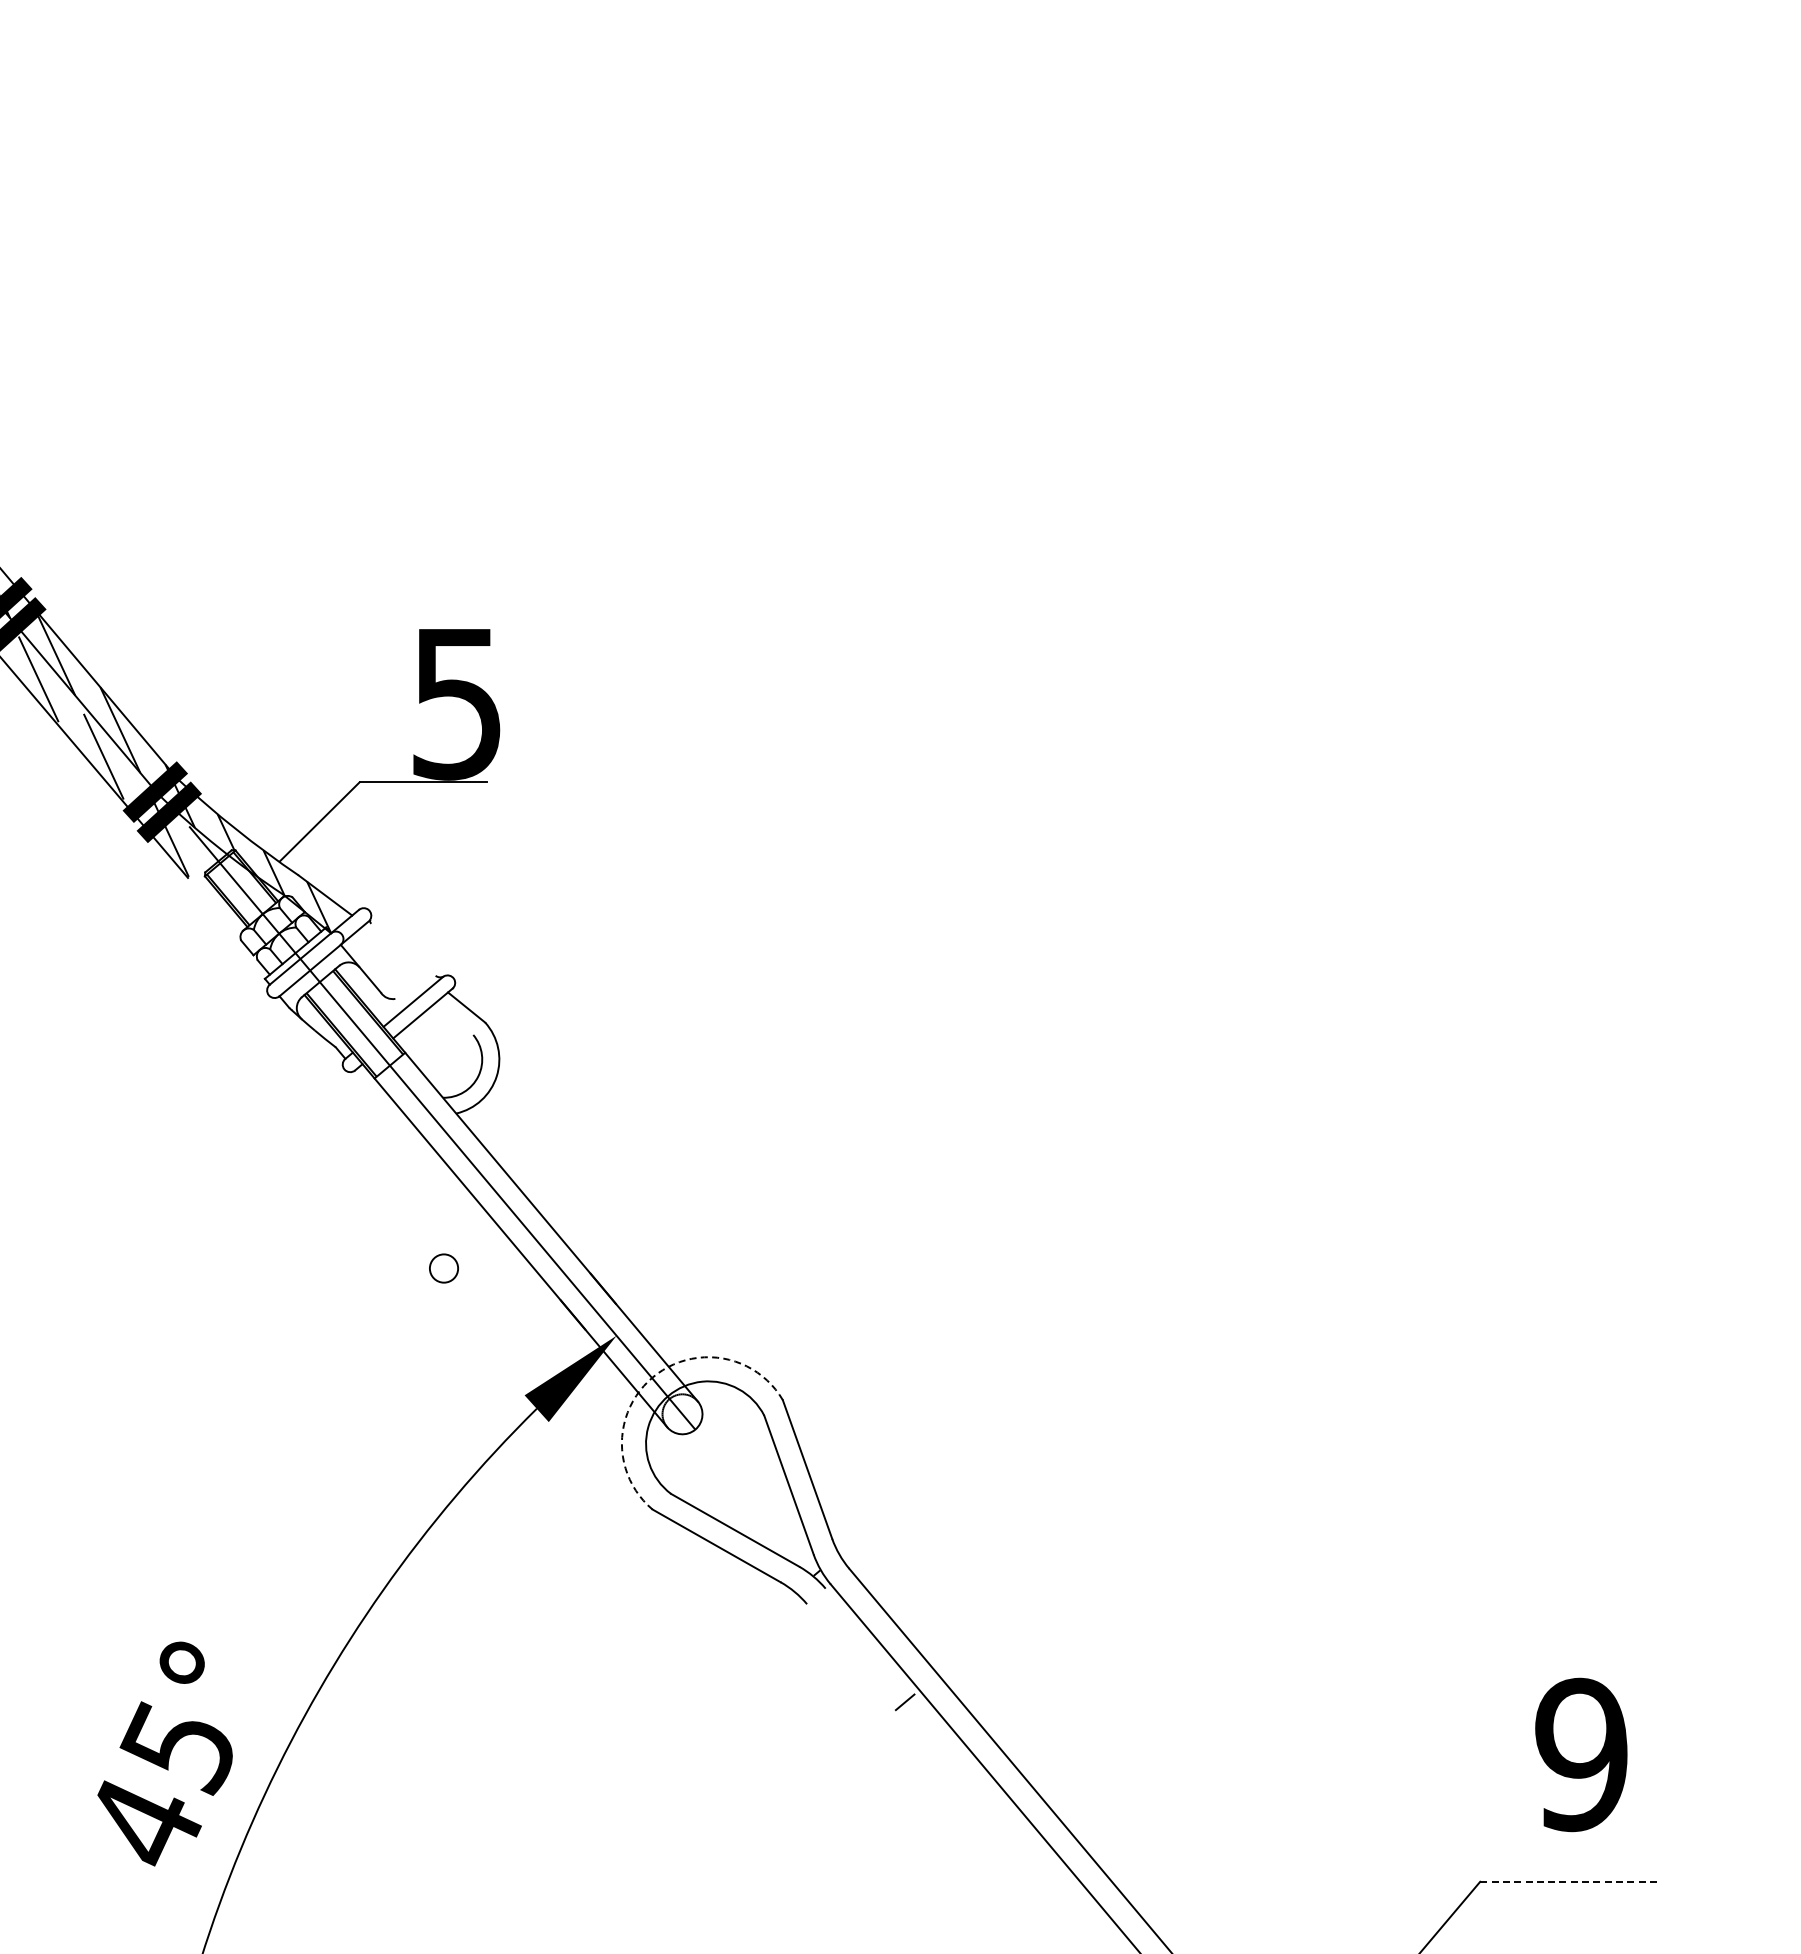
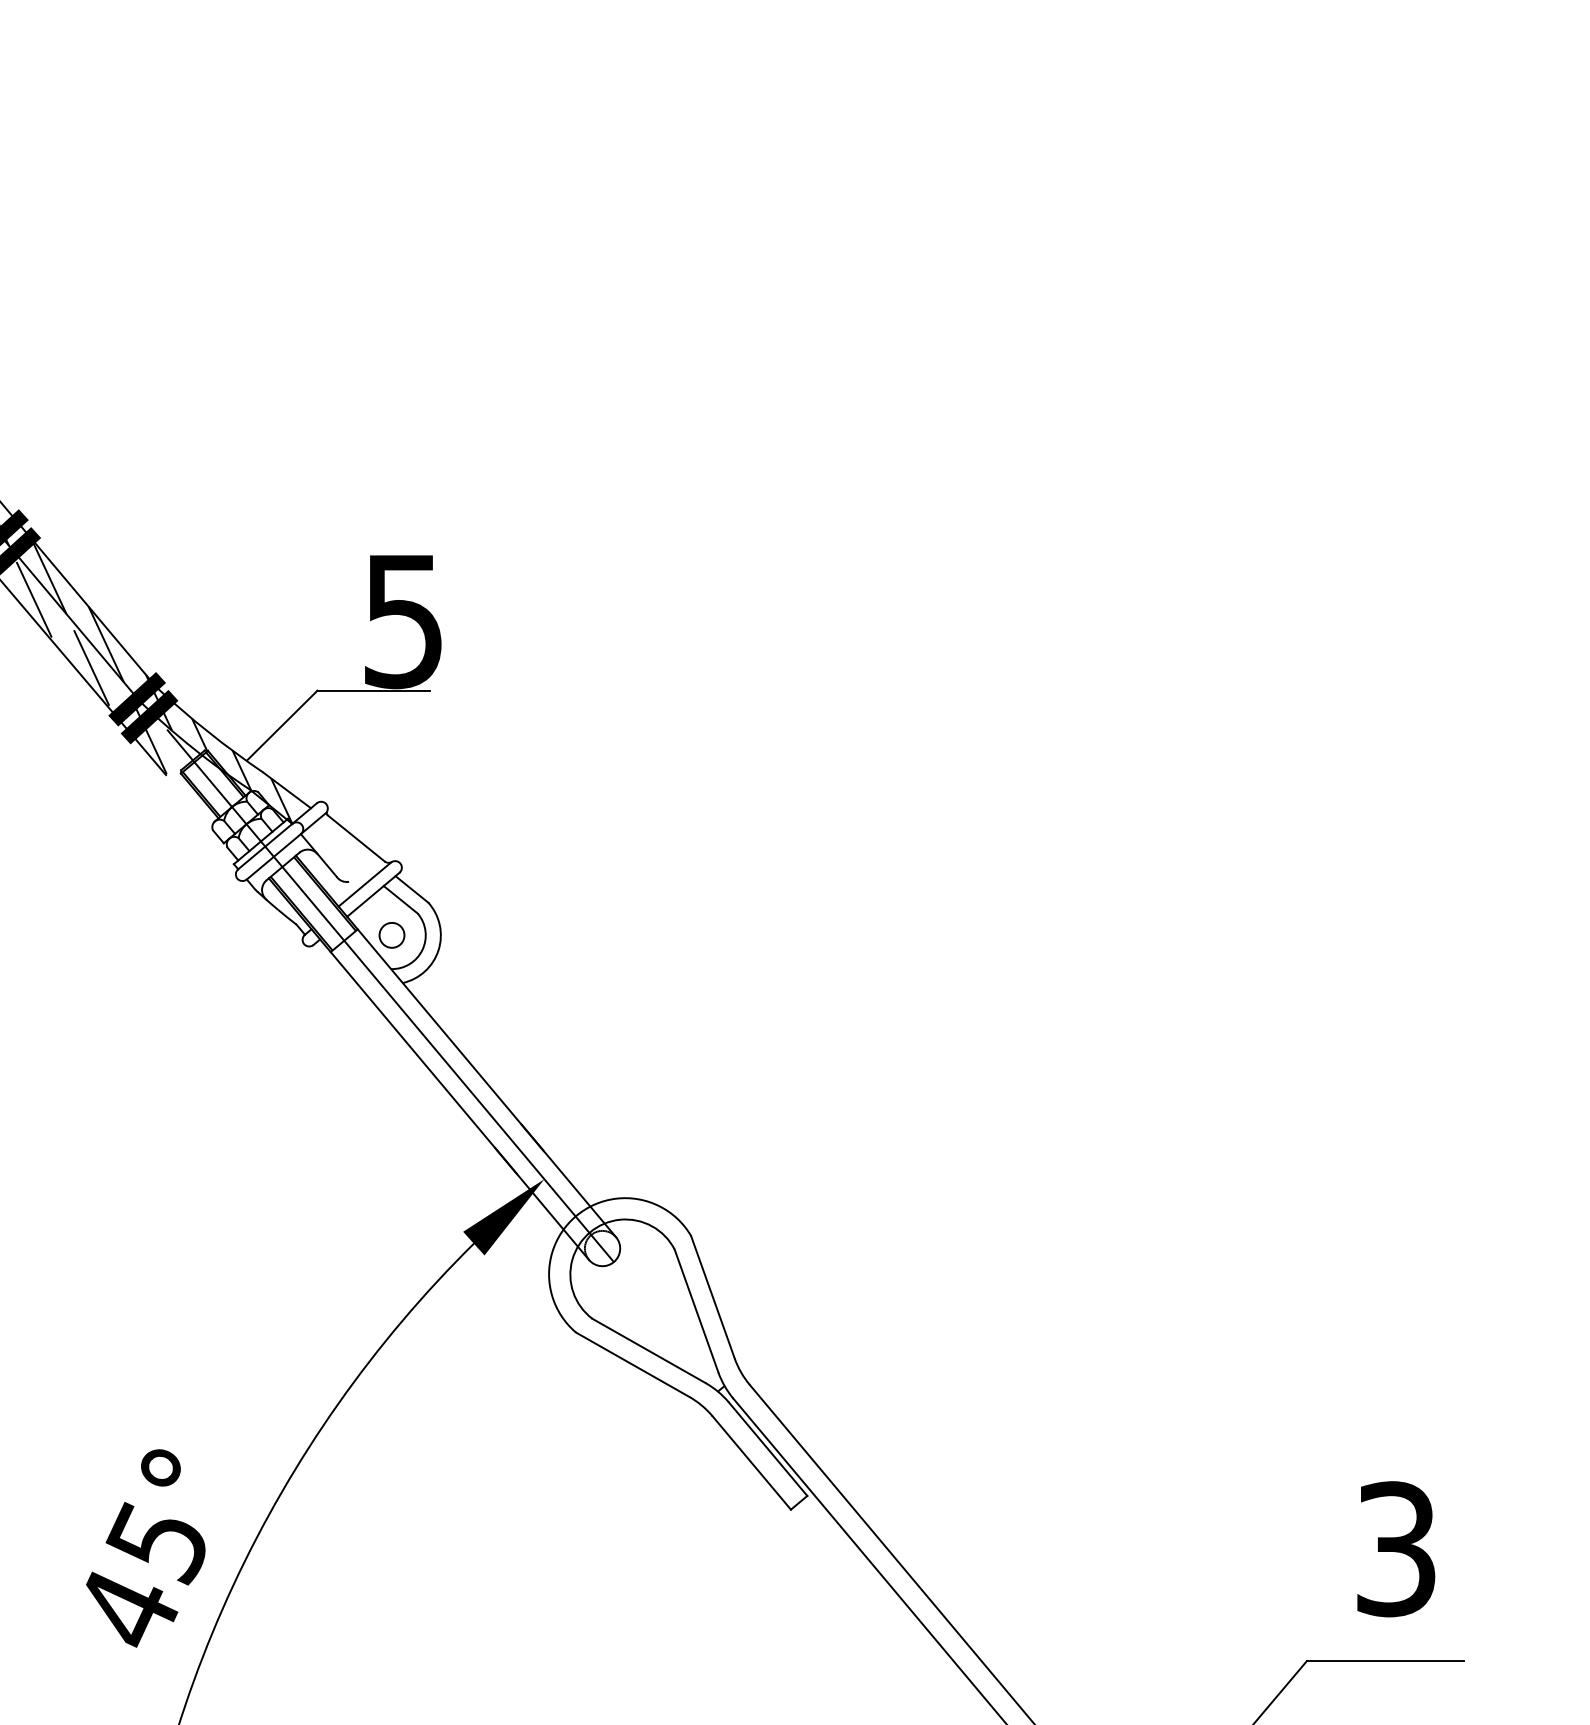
line: (403, 949) -> (356, 838), added
line: (453, 1018) -> (400, 899), added
circle: (443, 1268) -> (391, 935), moved
arc: (652, 1377) -> (576, 1216), dashed -> solid
line: (869, 1641) -> (767, 1449), added
line: (851, 1657) -> (751, 1463), added
text: (1581, 1754) -> (1396, 1548), 9 -> 3
line: (1569, 1881) -> (1385, 1660), dashed -> solid

